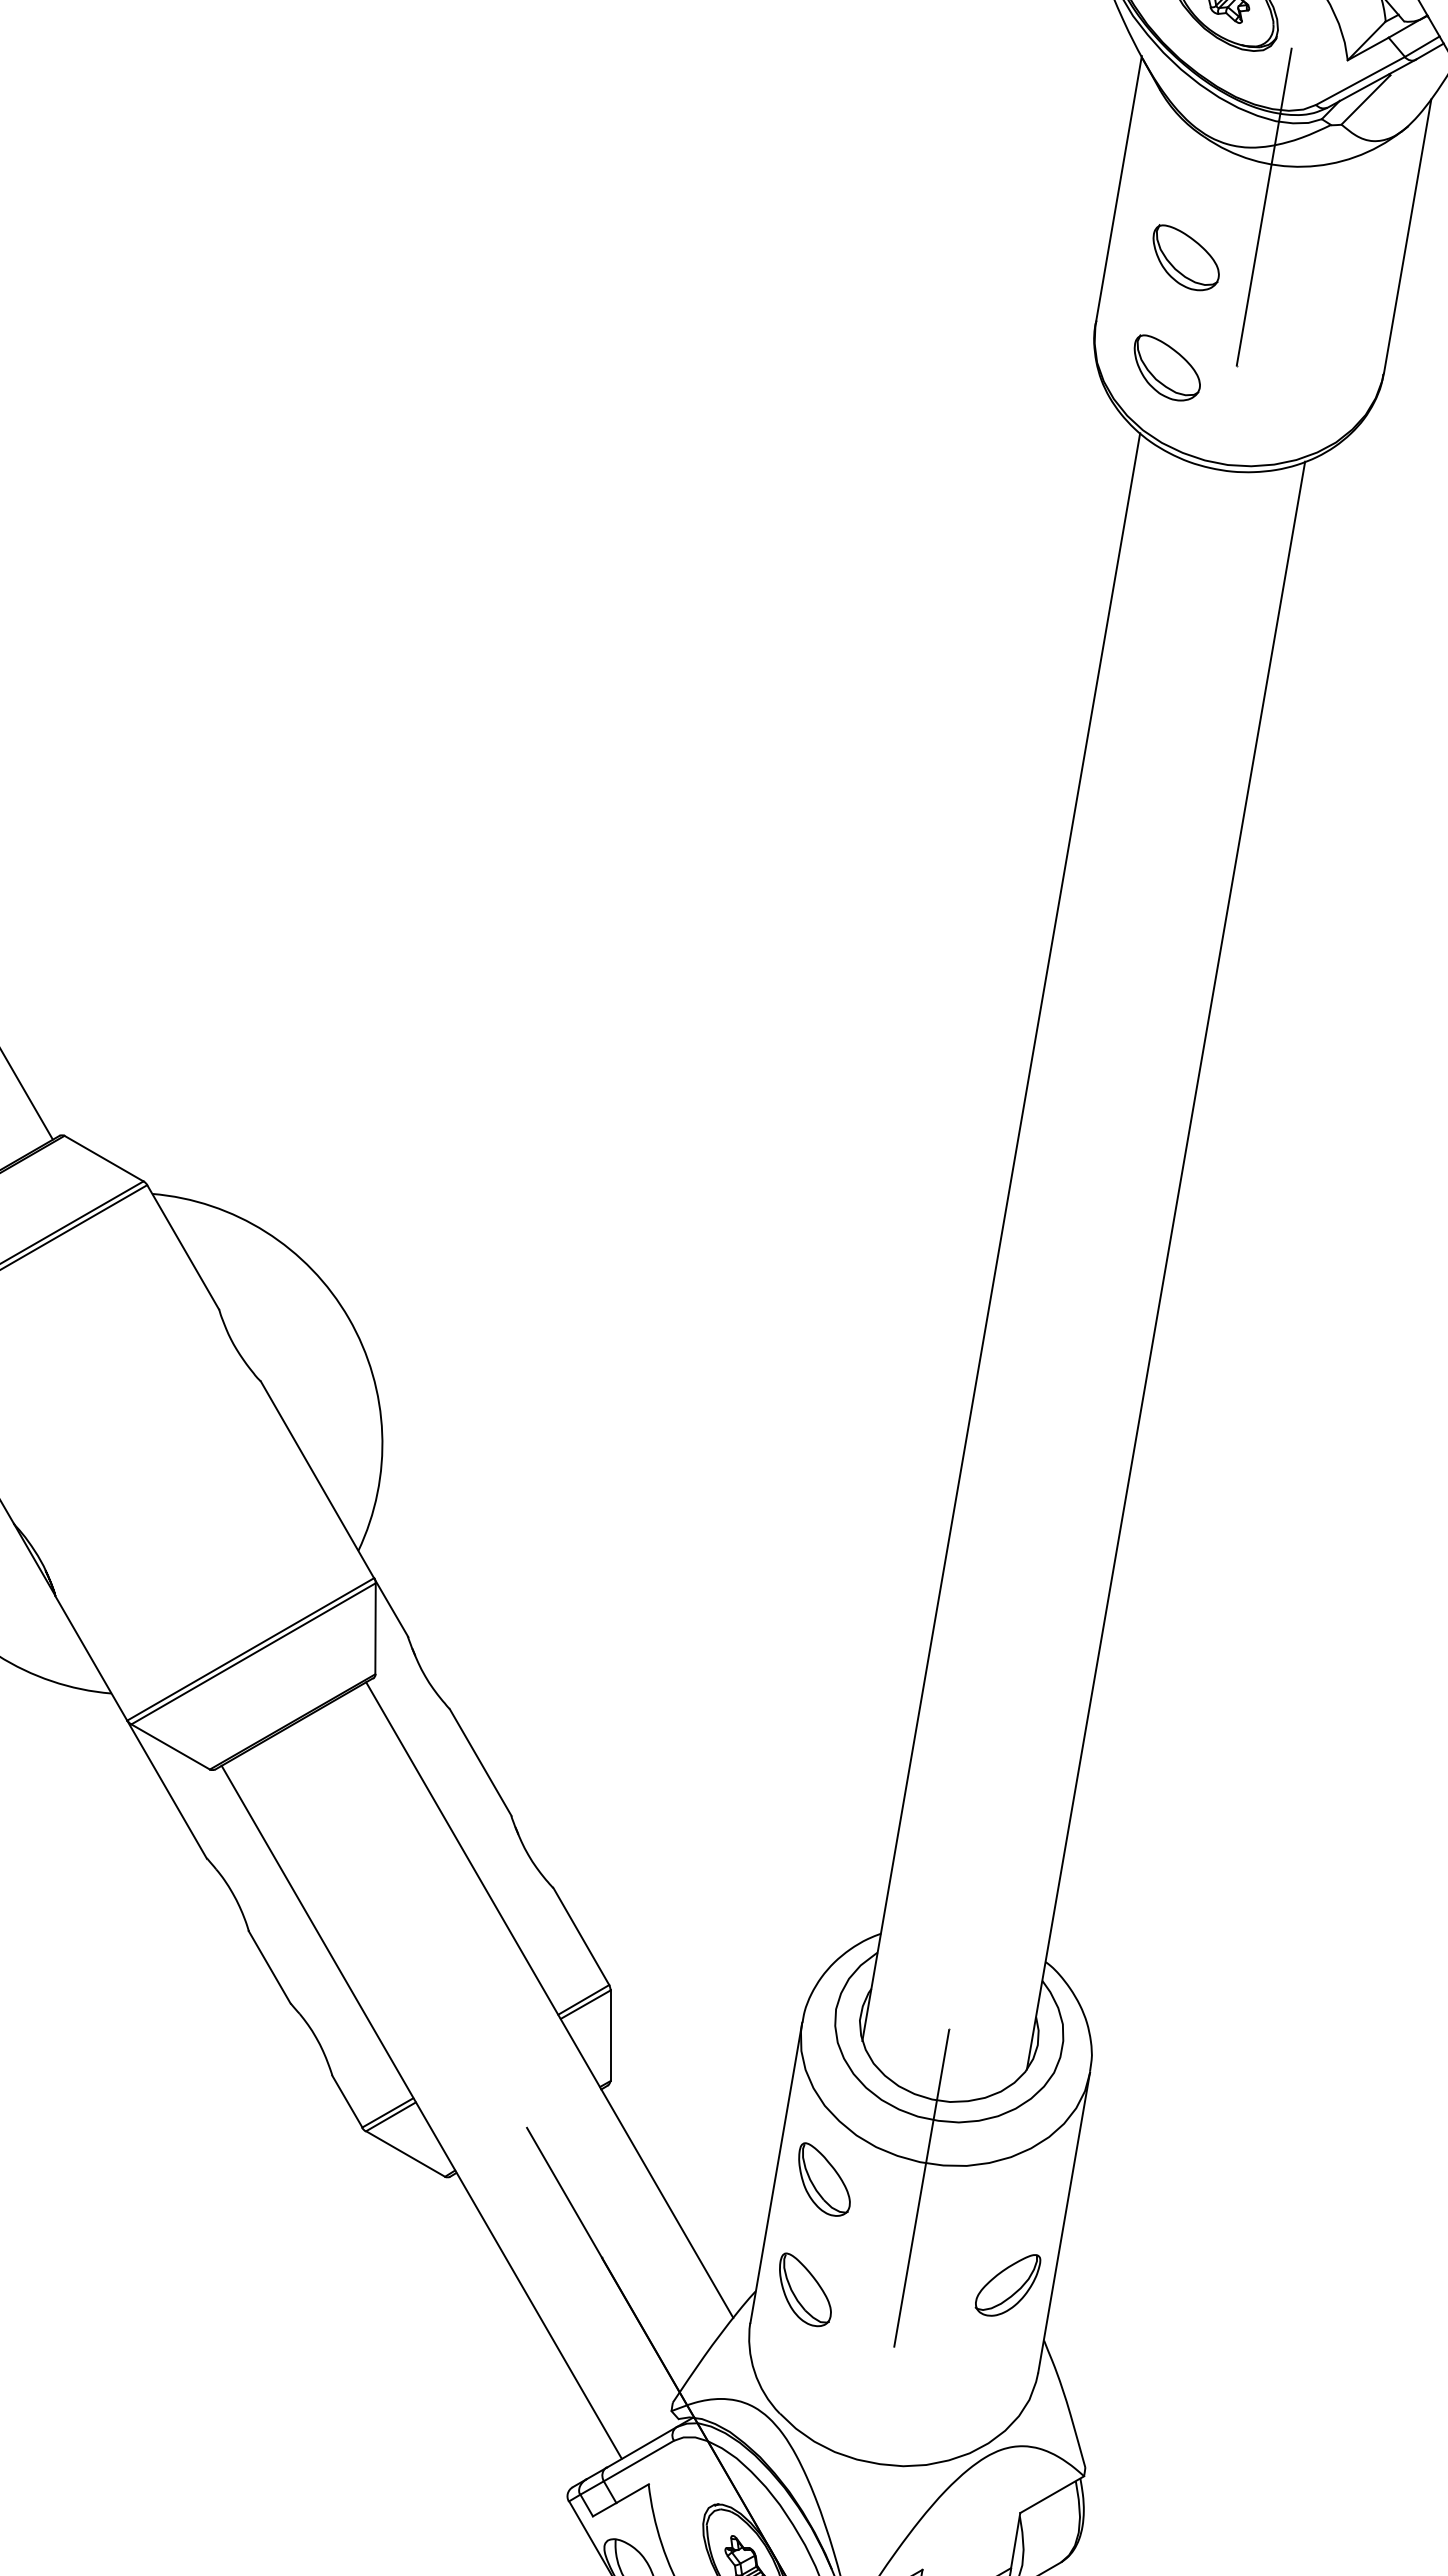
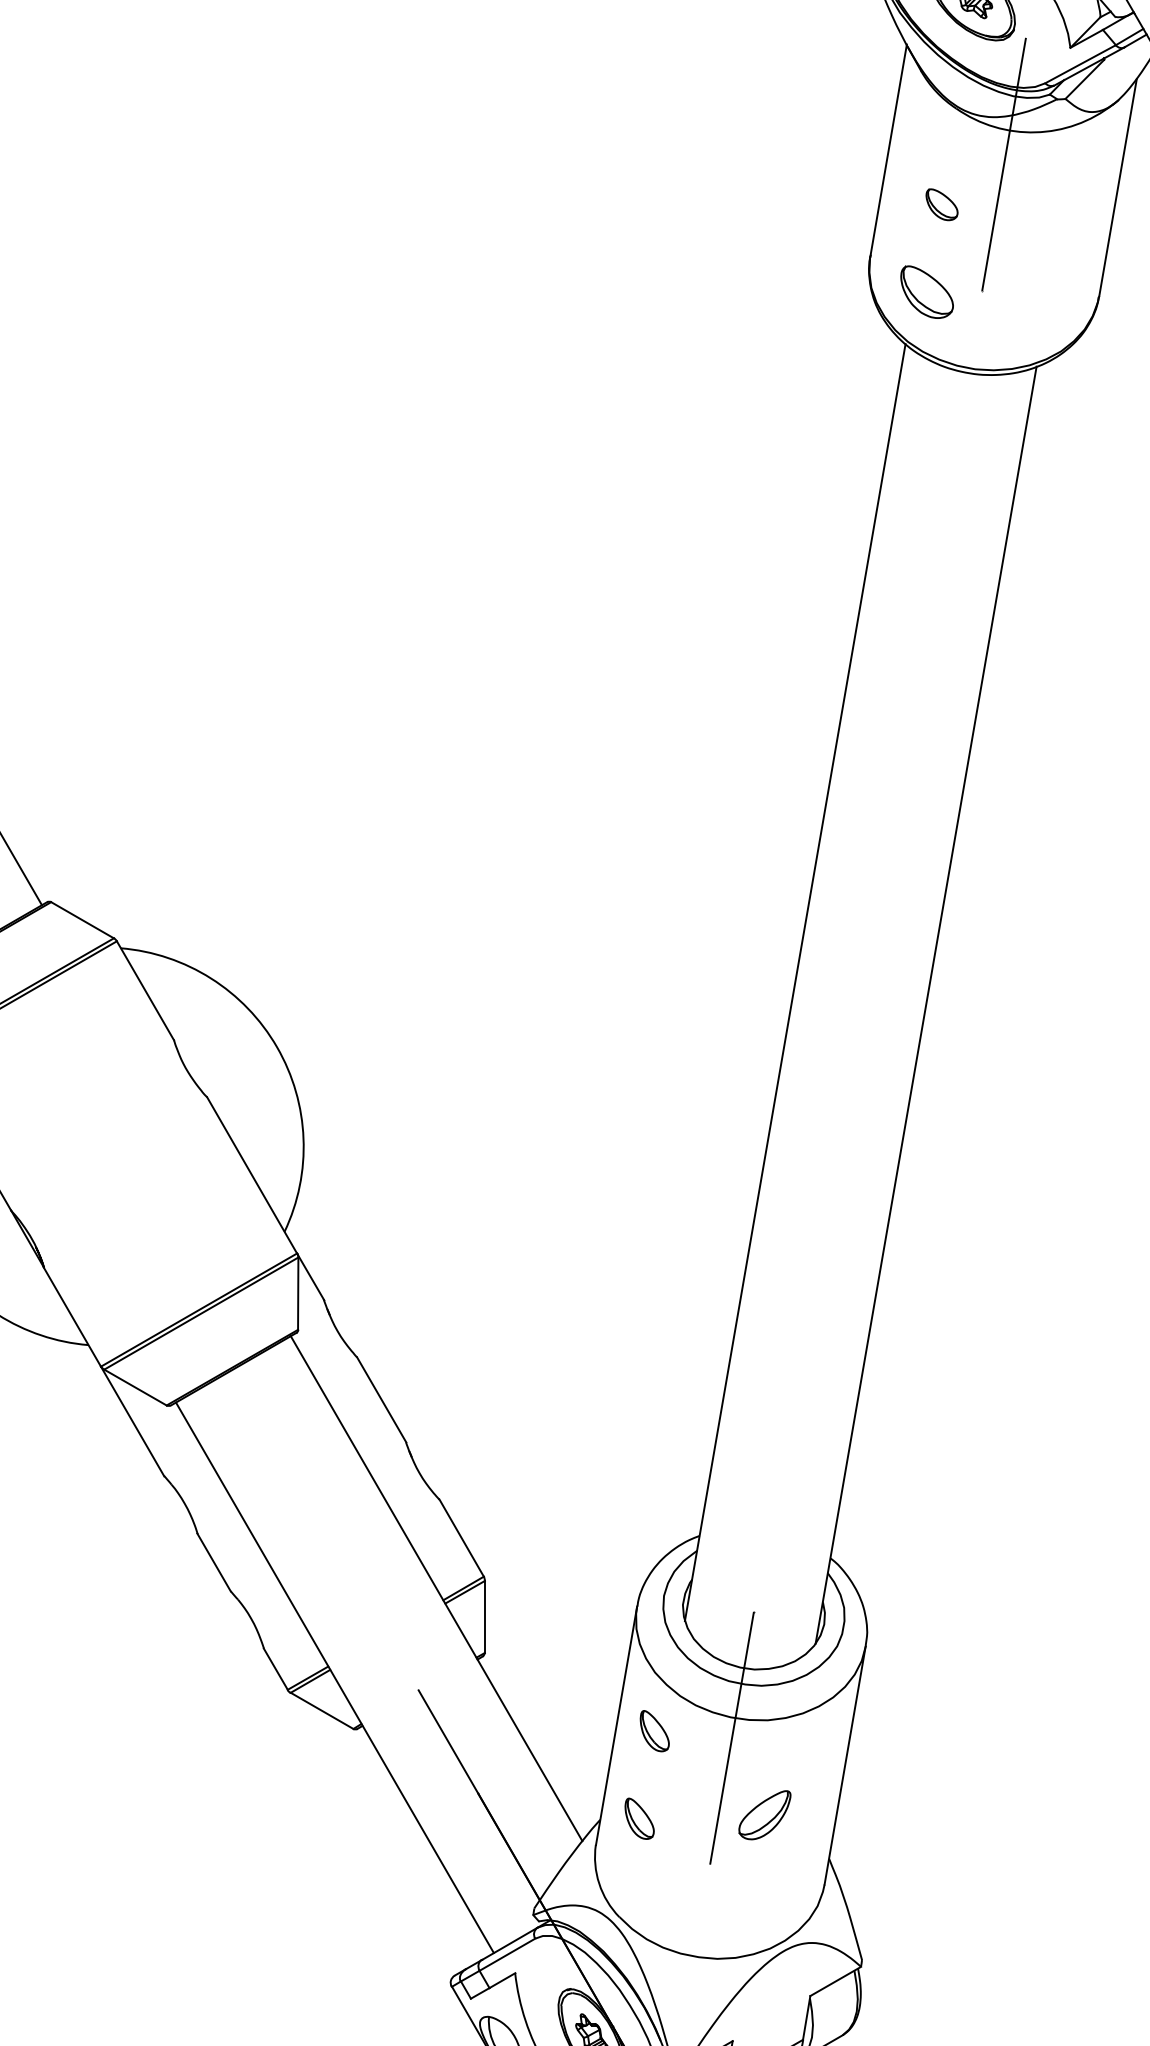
part: (1185, 257) -> (941, 204), size x0.6
part: (824, 2179) -> (654, 1731), size x0.7
part: (1007, 2285) -> (764, 1815), moved
part: (805, 2289) -> (639, 1818), size x0.7

